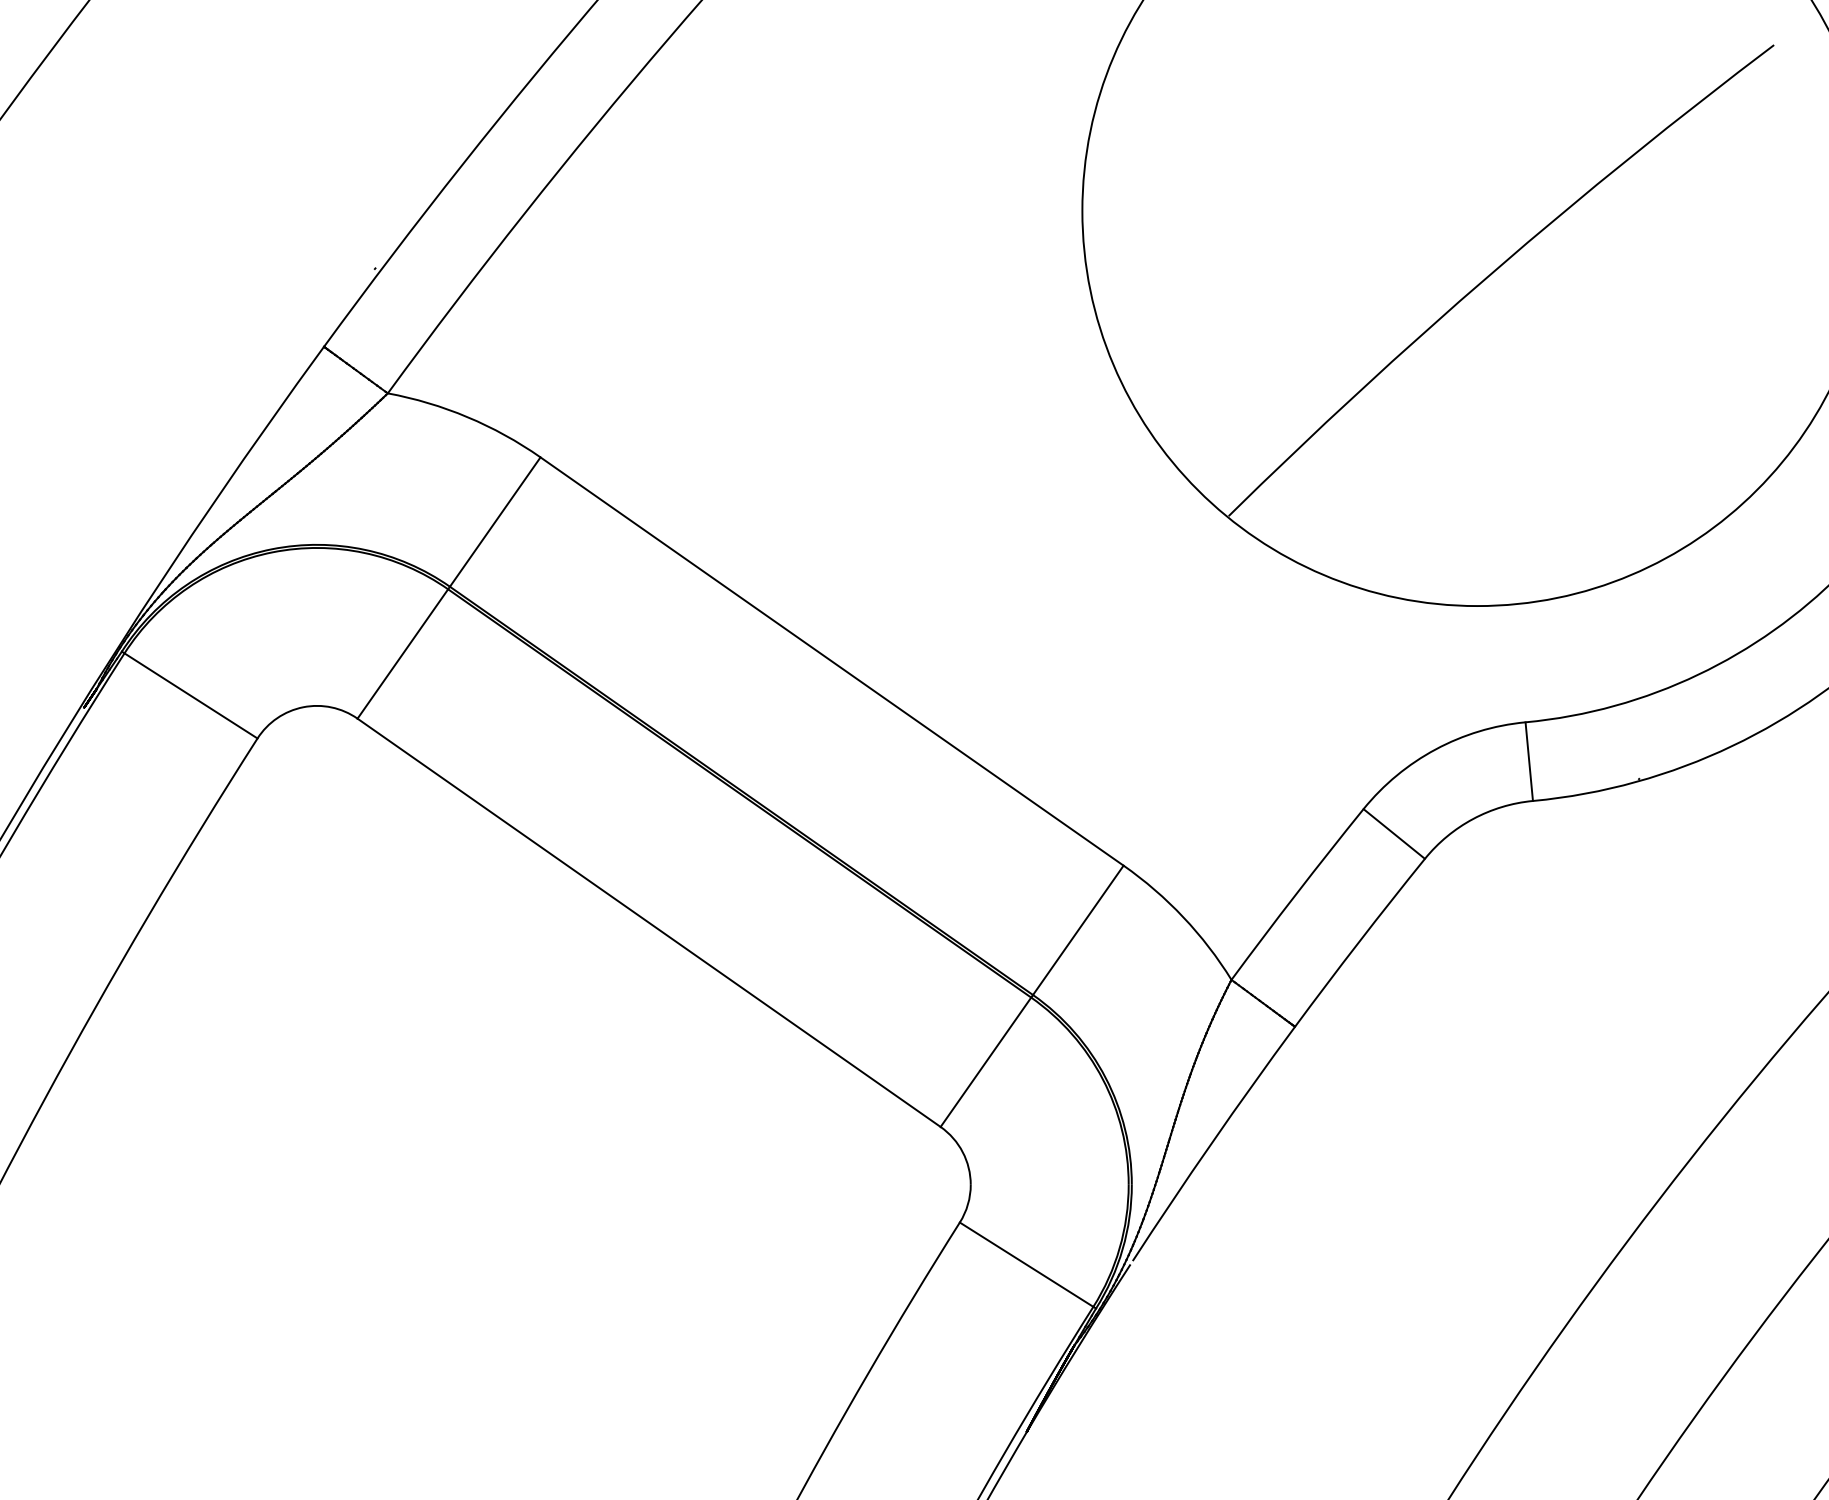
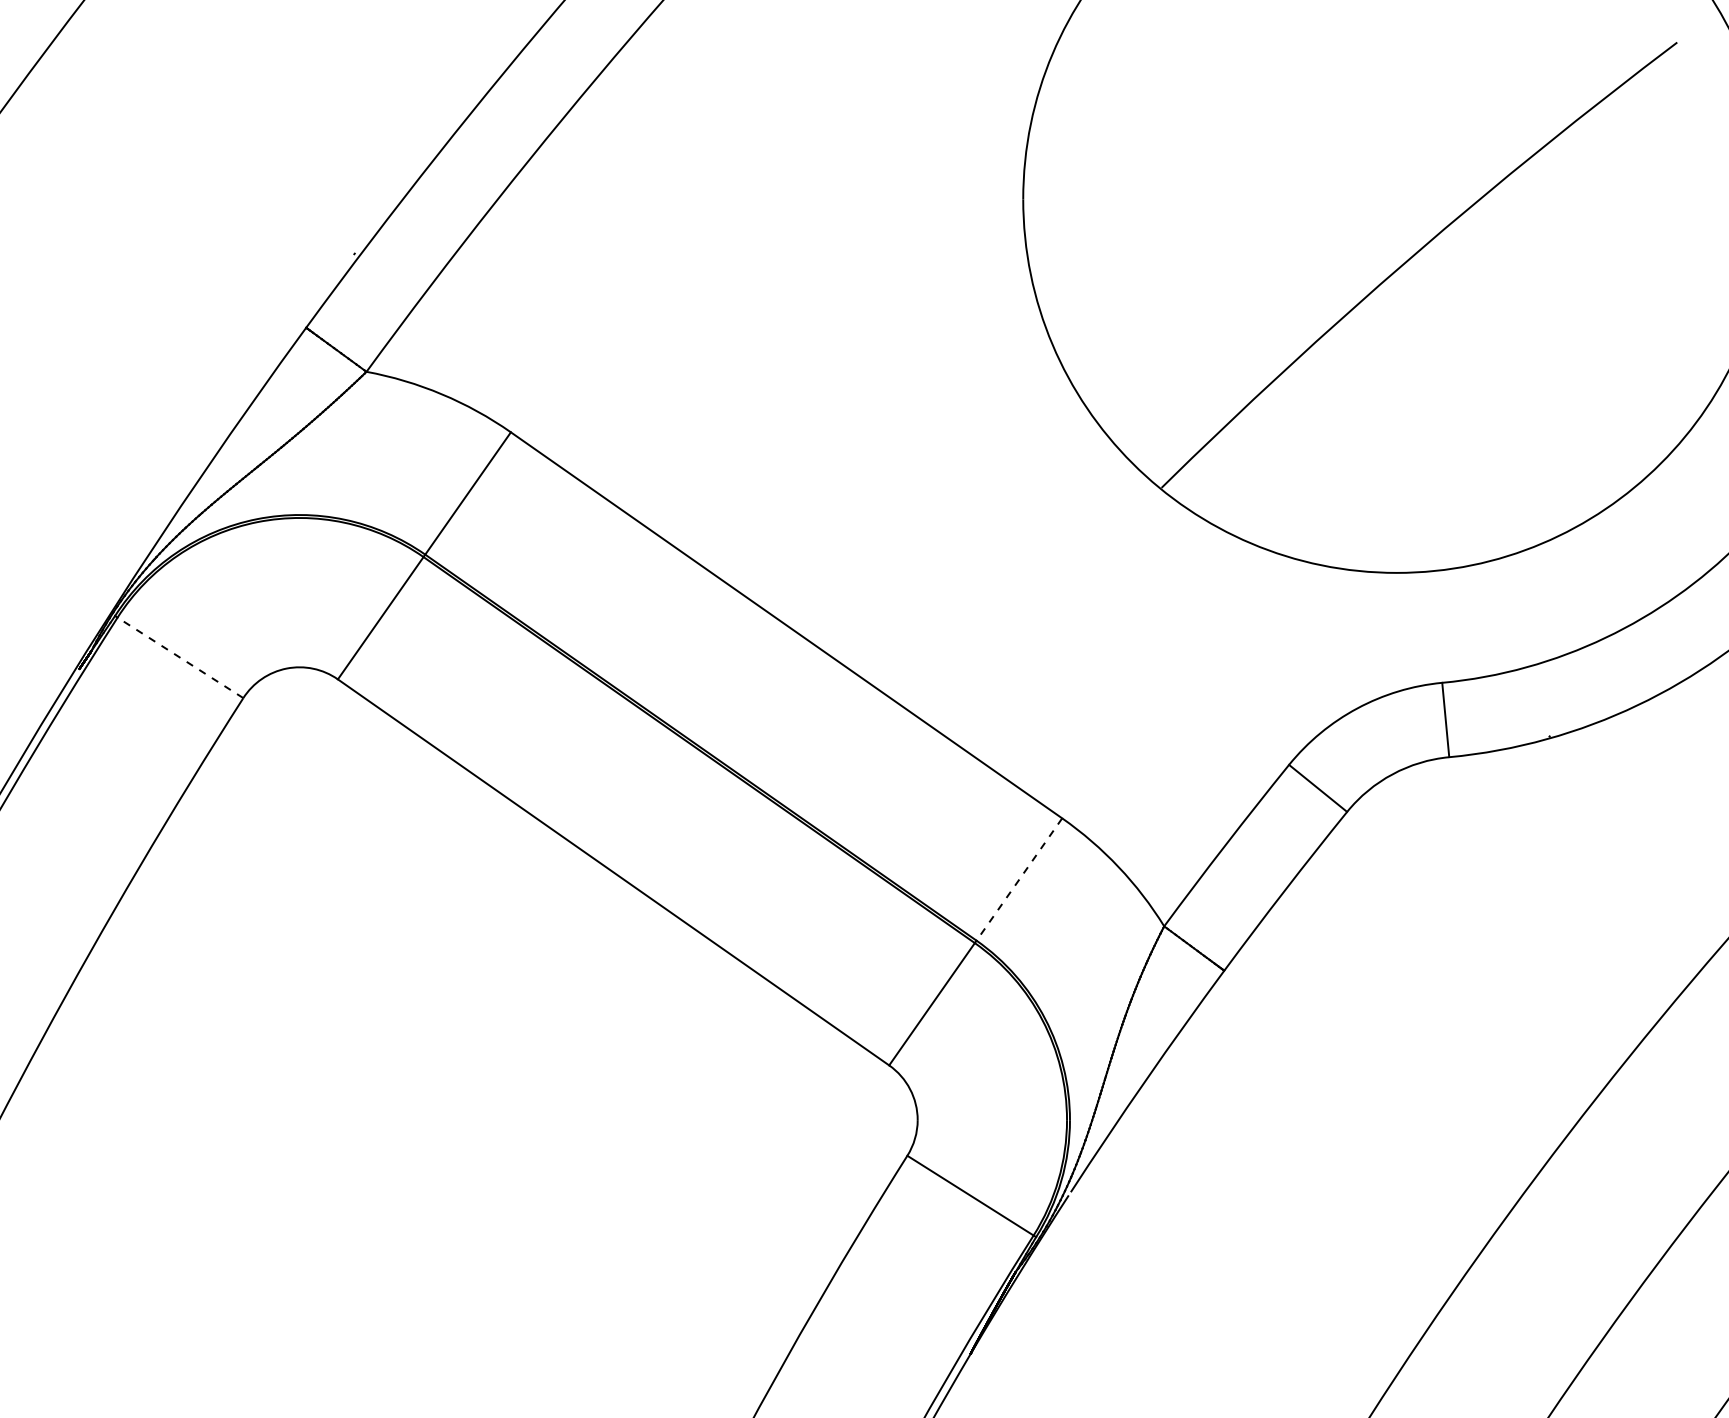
line: (191, 695) -> (180, 657), solid -> dashed
line: (1078, 930) -> (1019, 879), solid -> dashed

